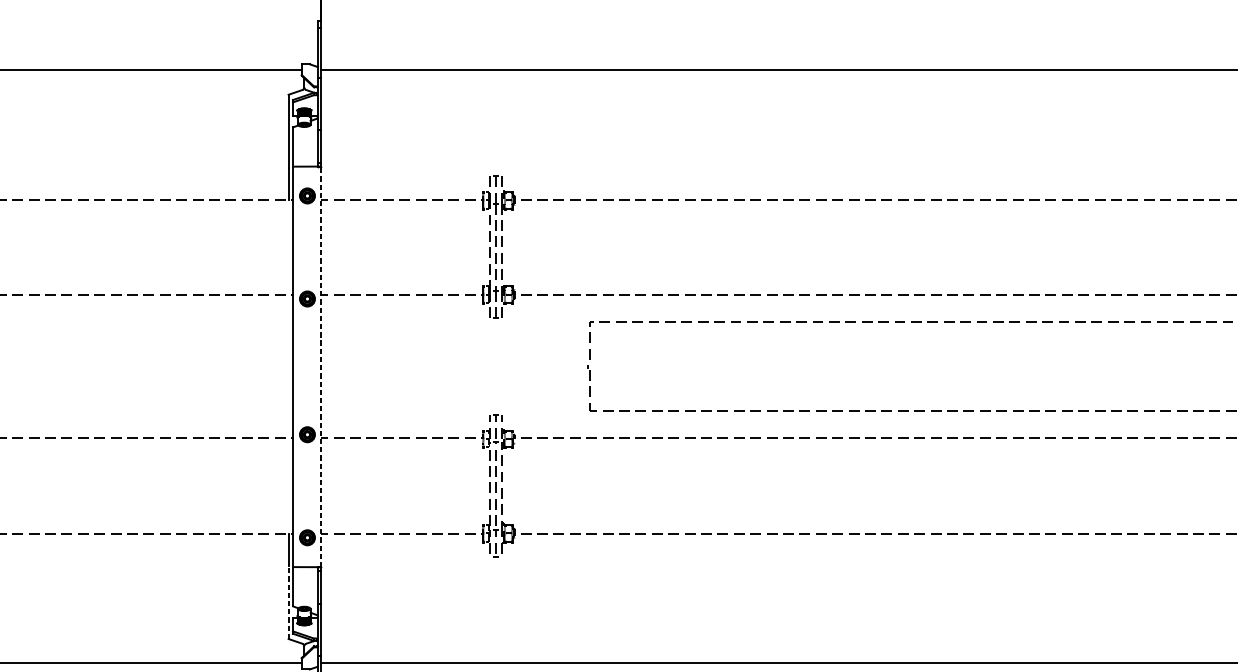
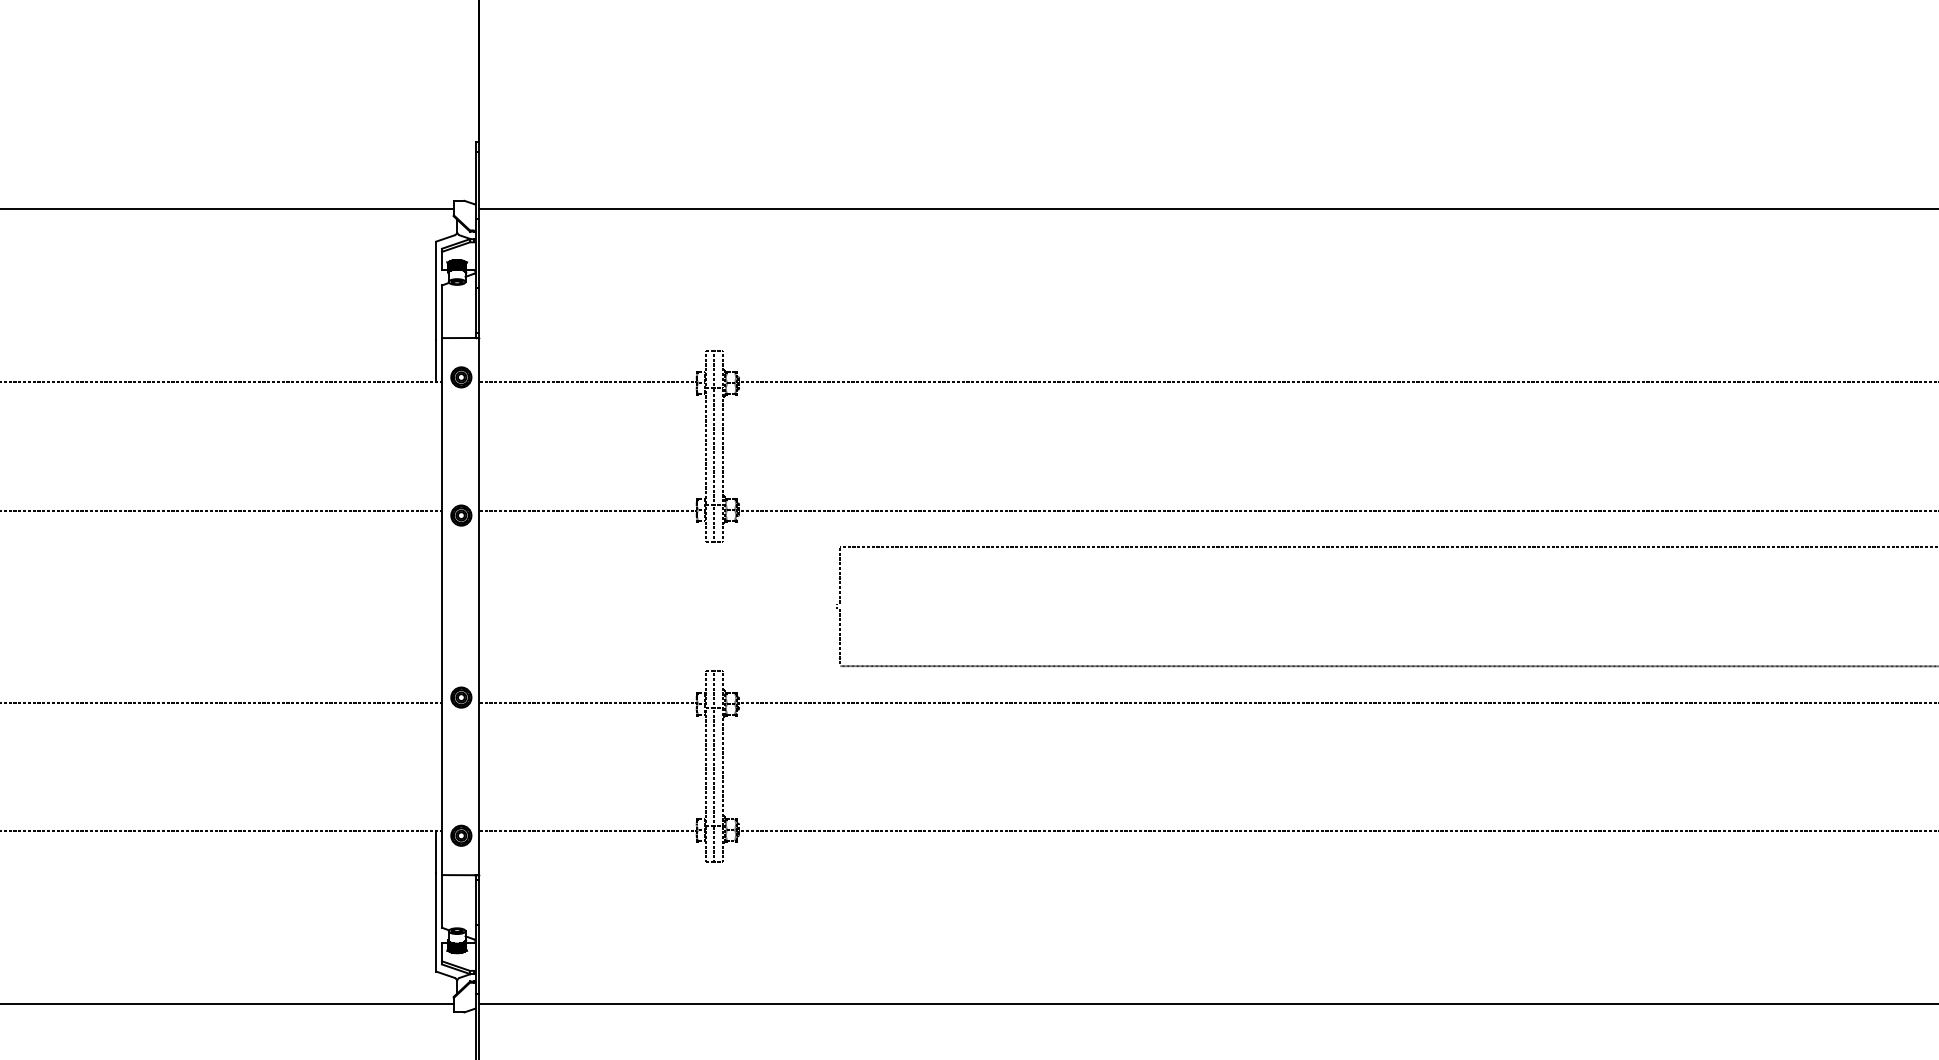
line: (321, 366) -> (479, 606), dashed -> solid
line: (288, 602) -> (436, 922), dashed -> solid

